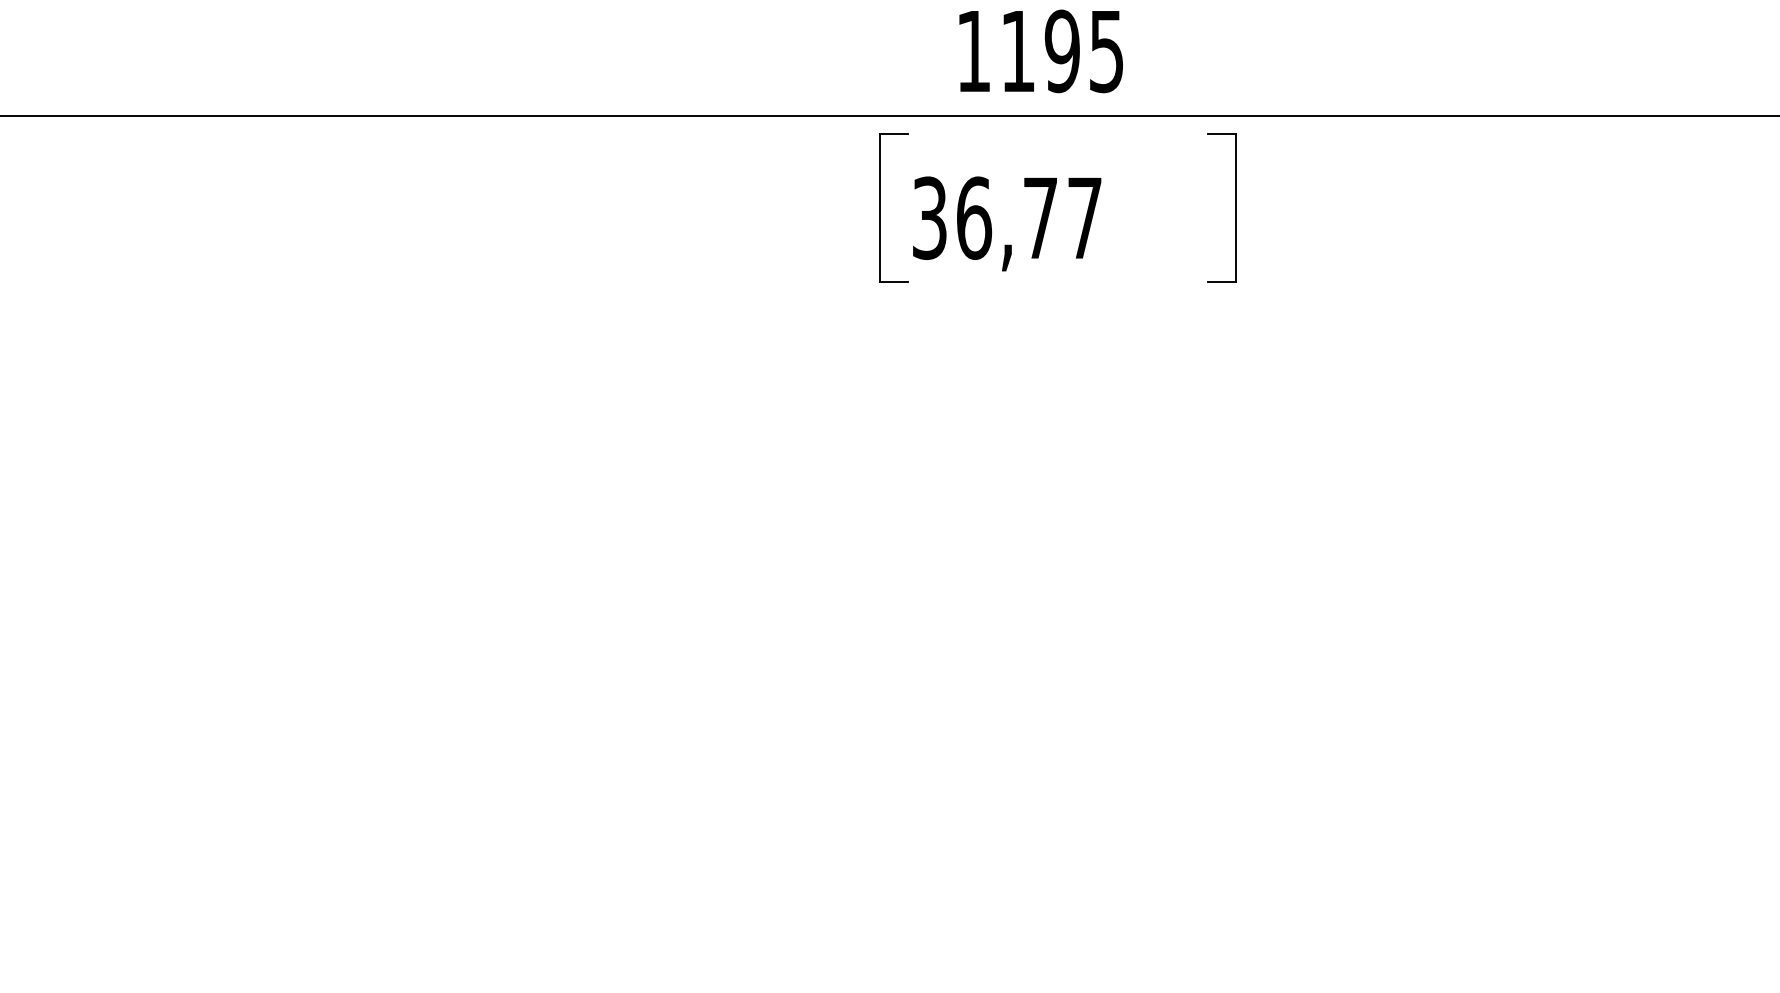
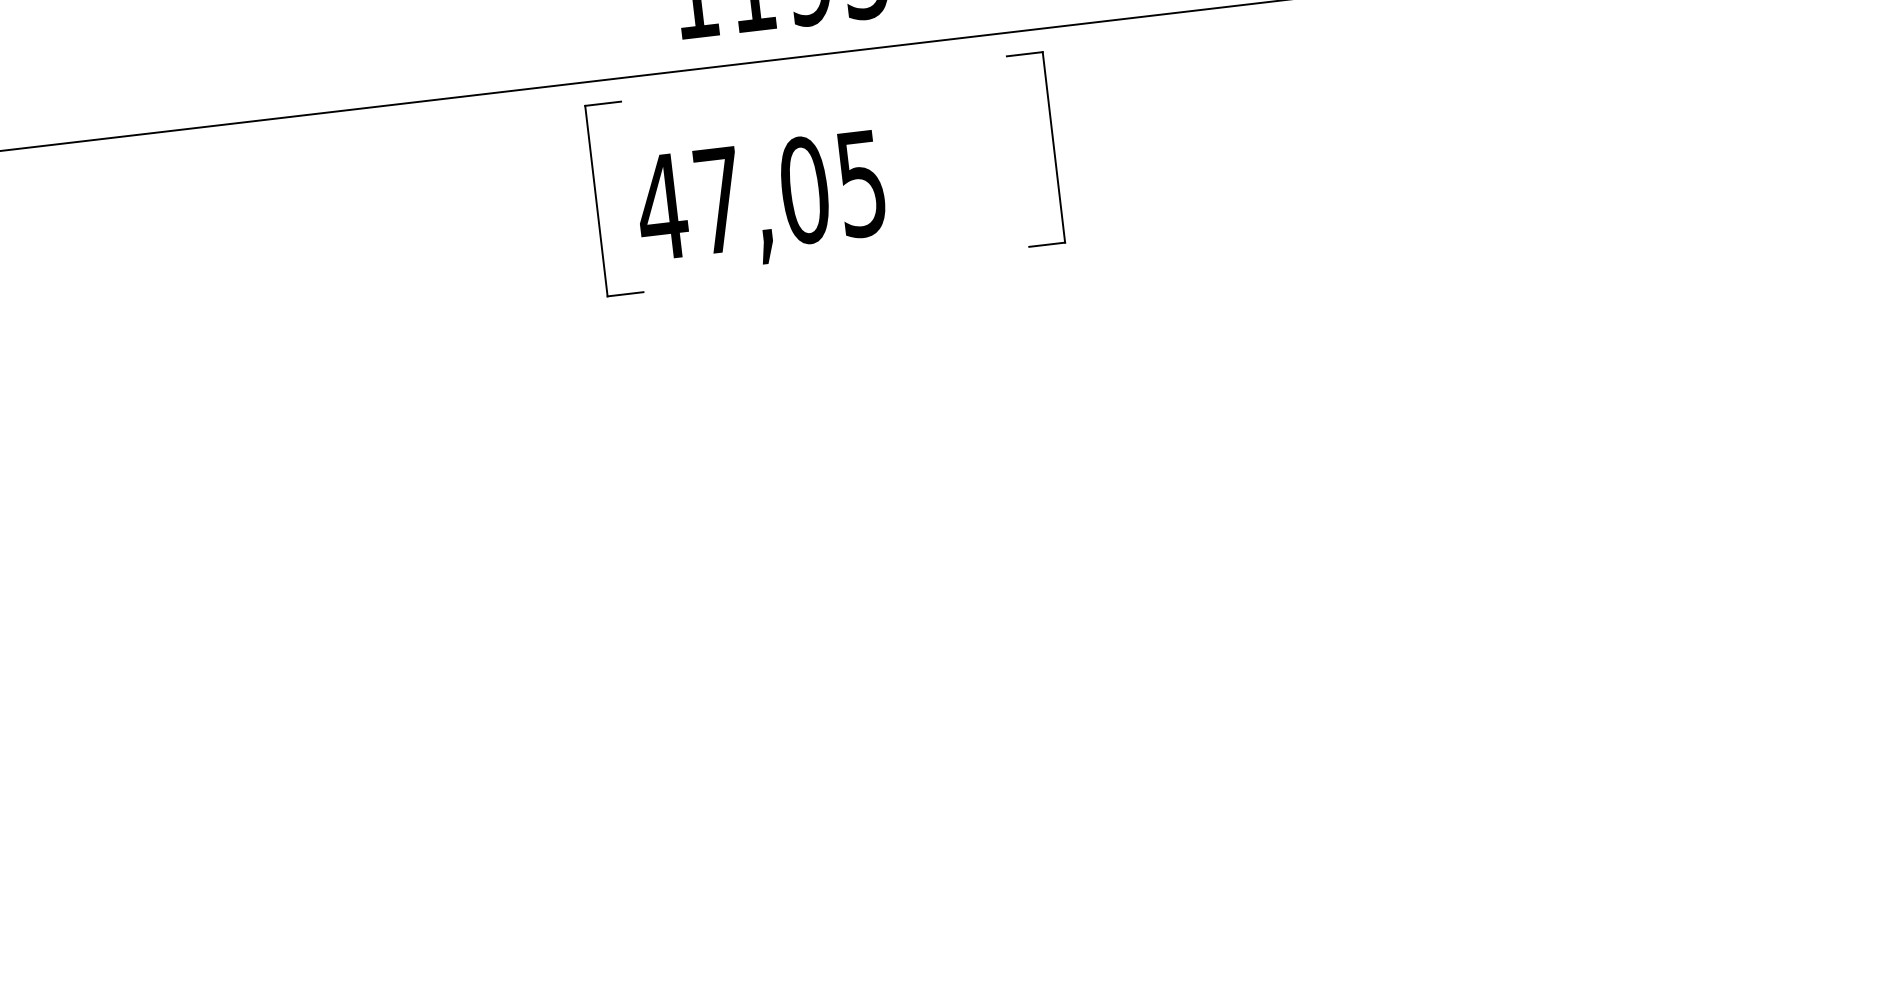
text: (1006, 218) -> (760, 195), 36,77 -> 47,05

